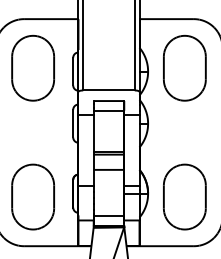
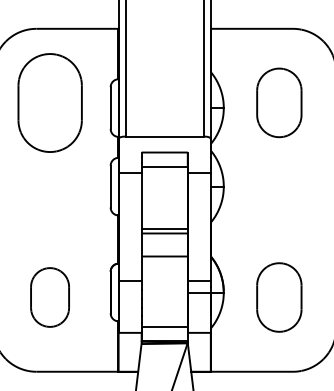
part: (184, 67) -> (278, 101), size x0.7
part: (32, 196) -> (49, 296), size x0.6
part: (184, 196) -> (278, 296), size x0.7

